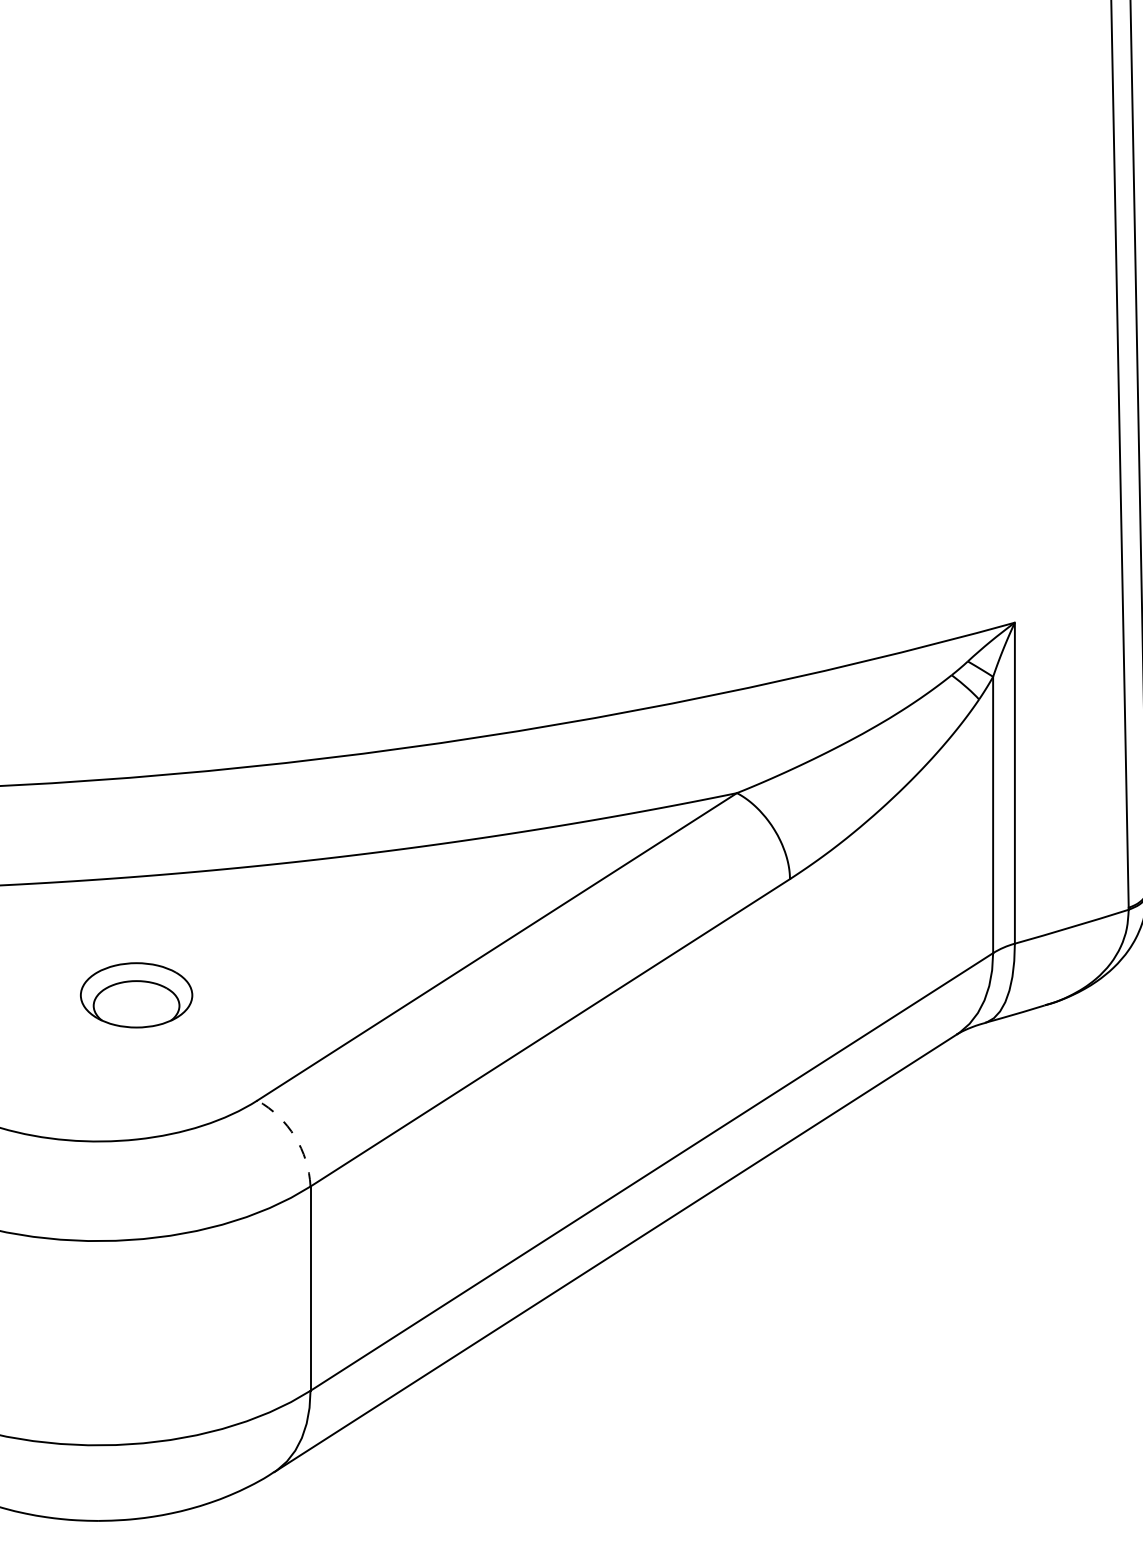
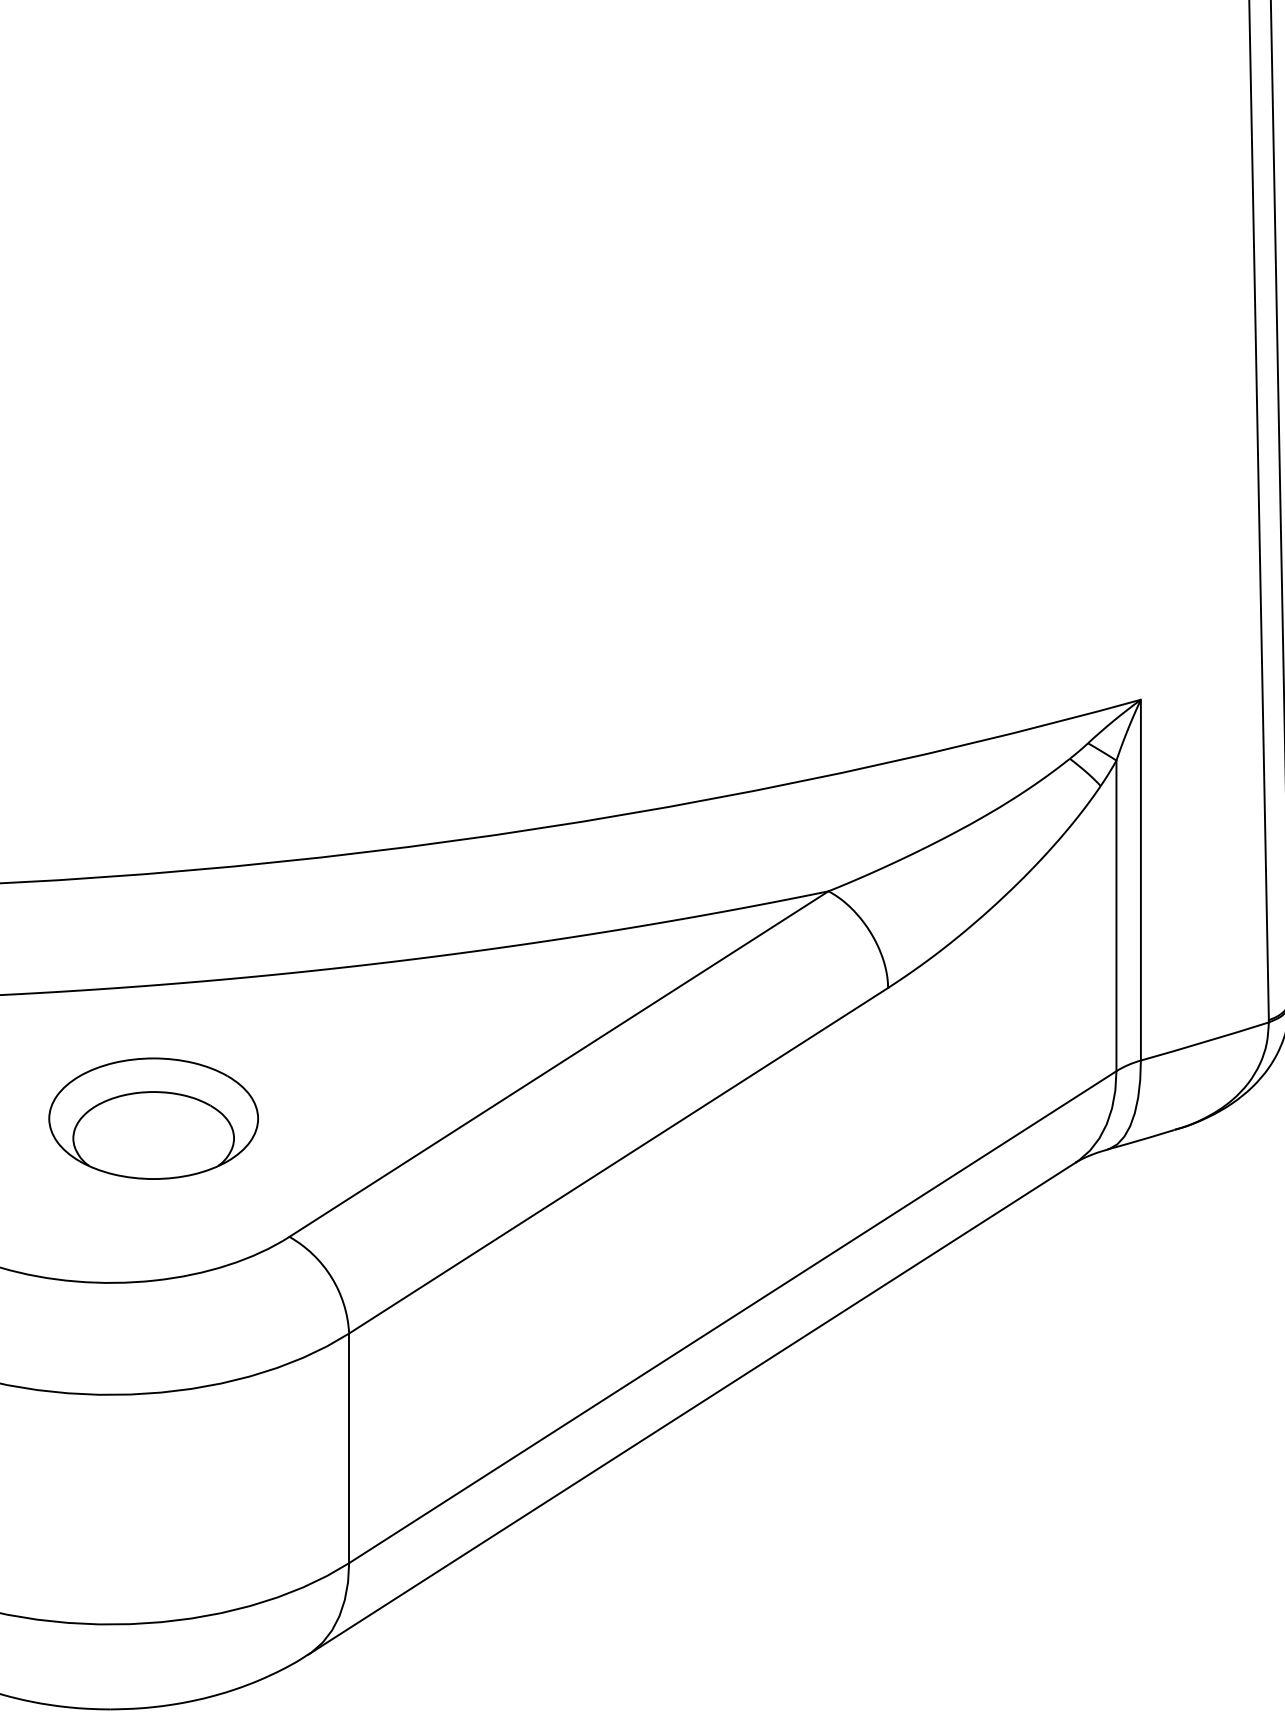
part: (136, 995) -> (153, 1118), size x1.67
arc: (294, 1136) -> (331, 1277), dashed -> solid

